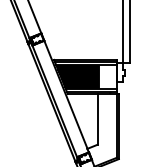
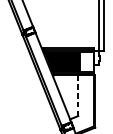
line: (97, 119) -> (78, 95), solid -> dashed

